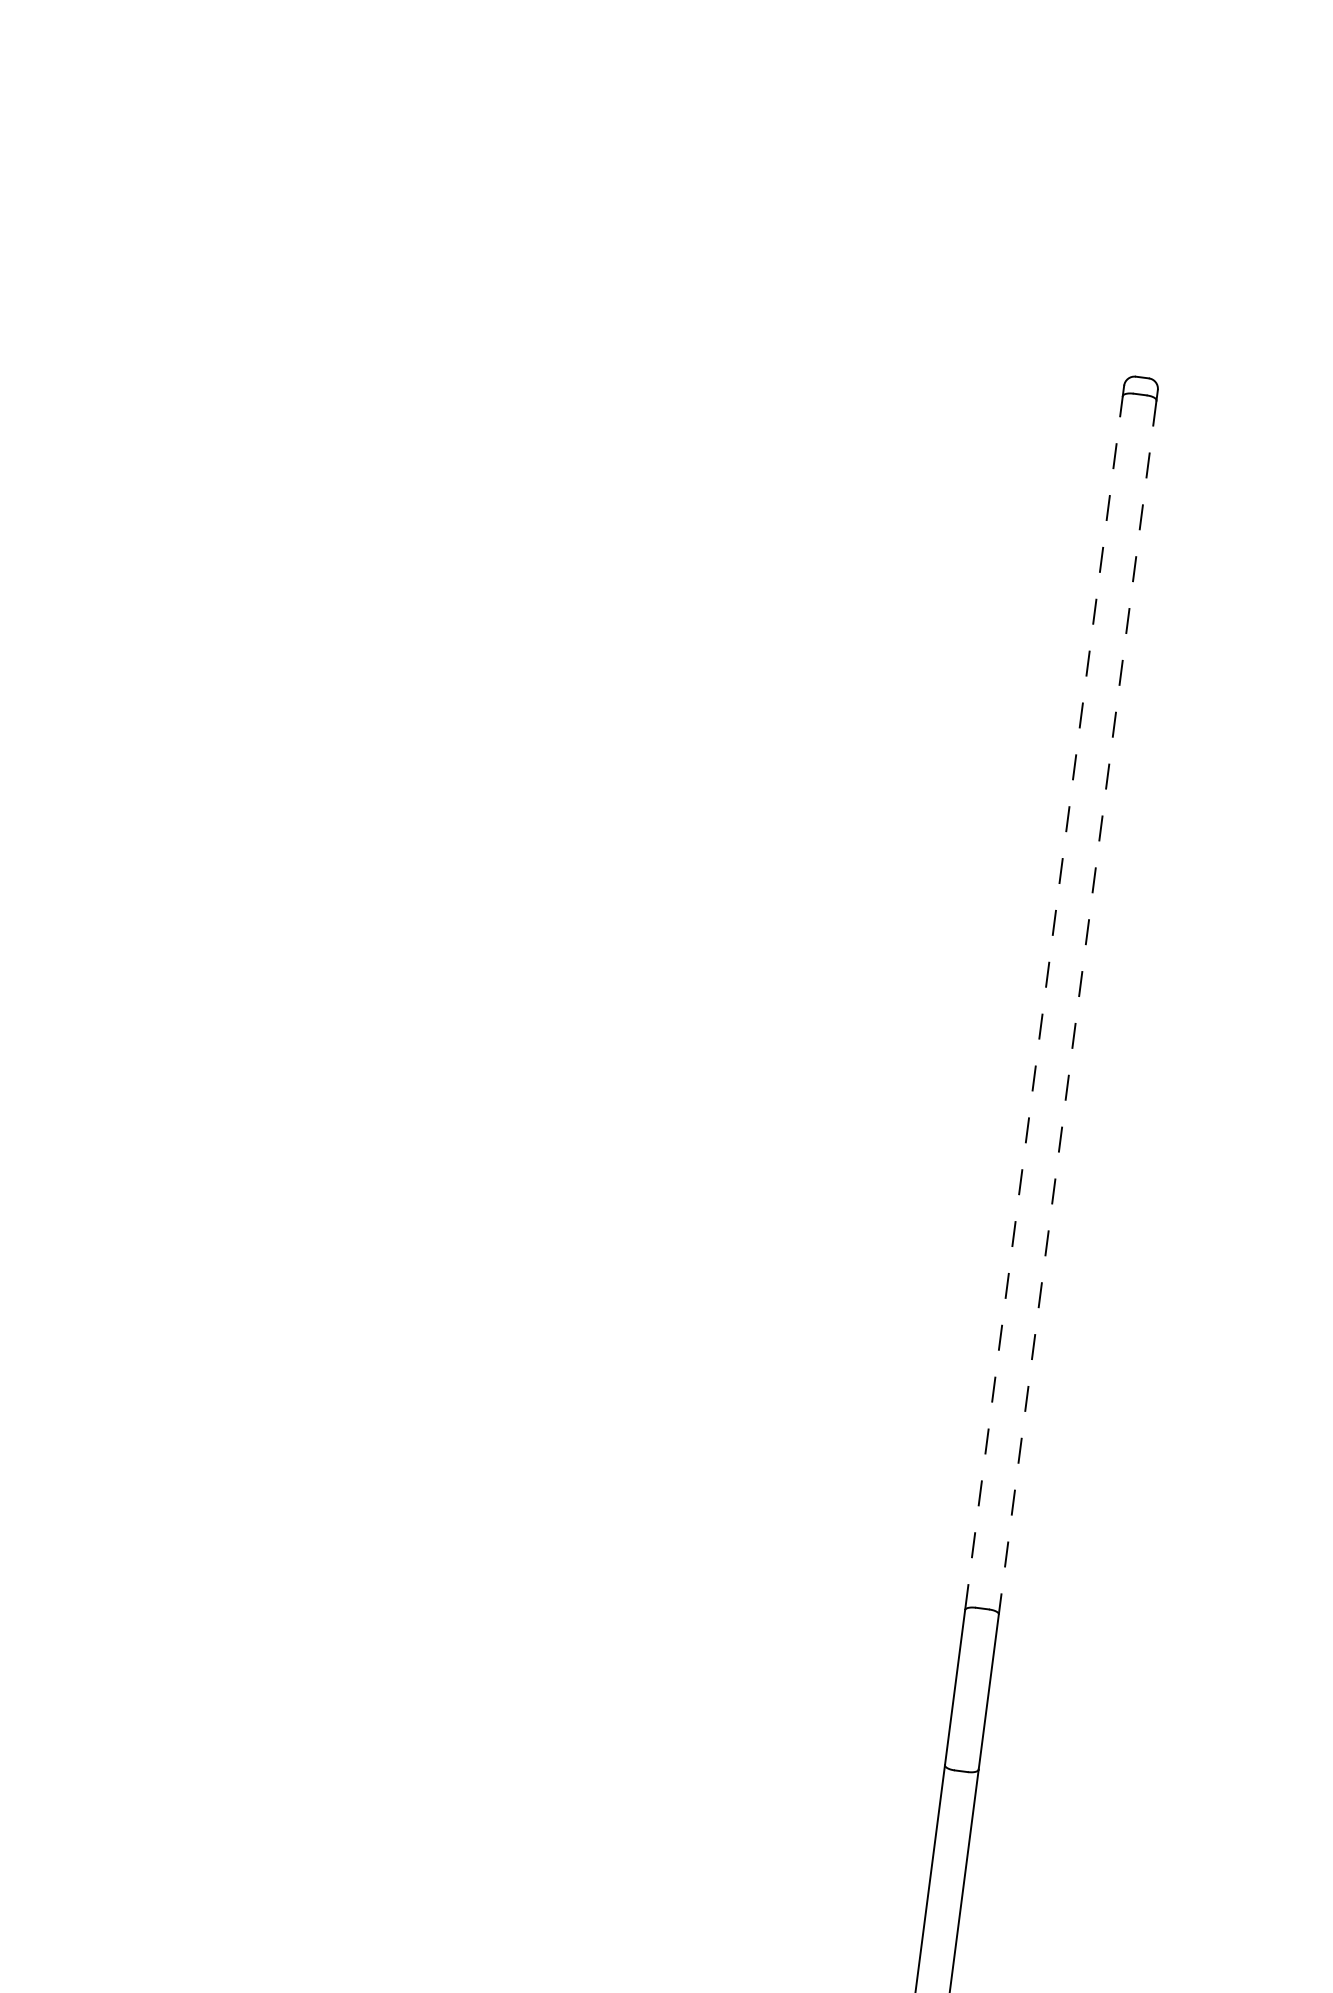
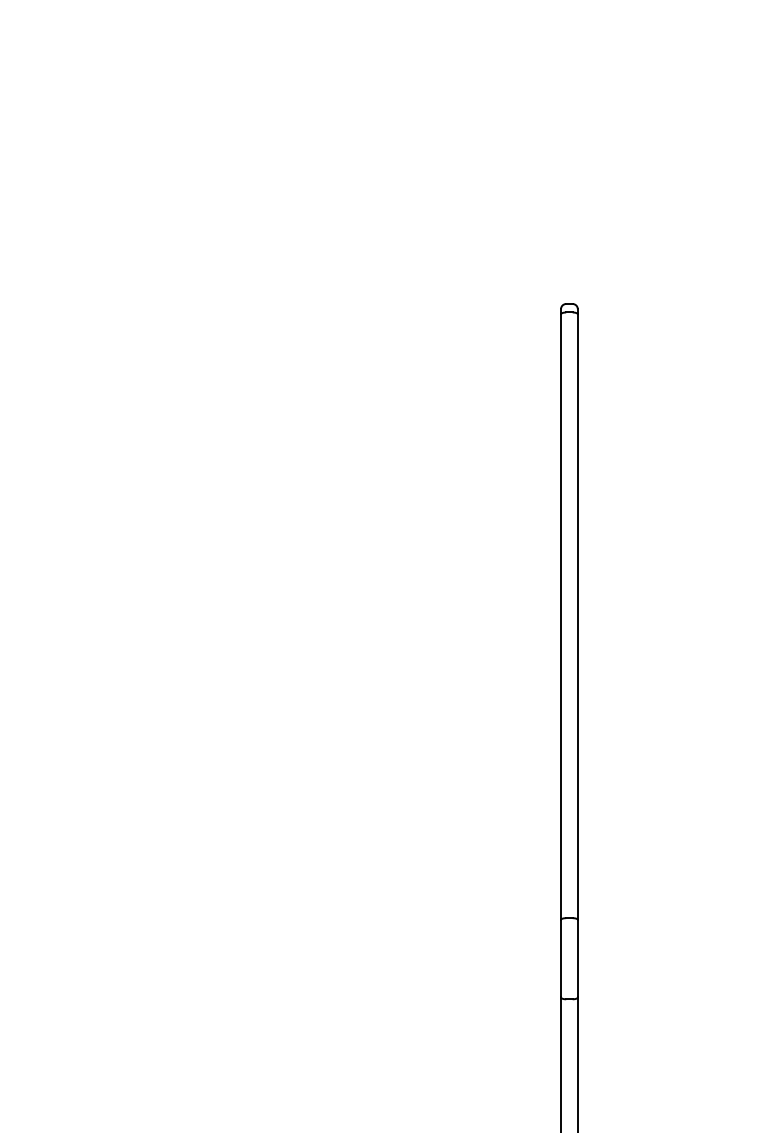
line: (1044, 1003) -> (561, 617), dashed -> solid
line: (1076, 1008) -> (577, 617), dashed -> solid

